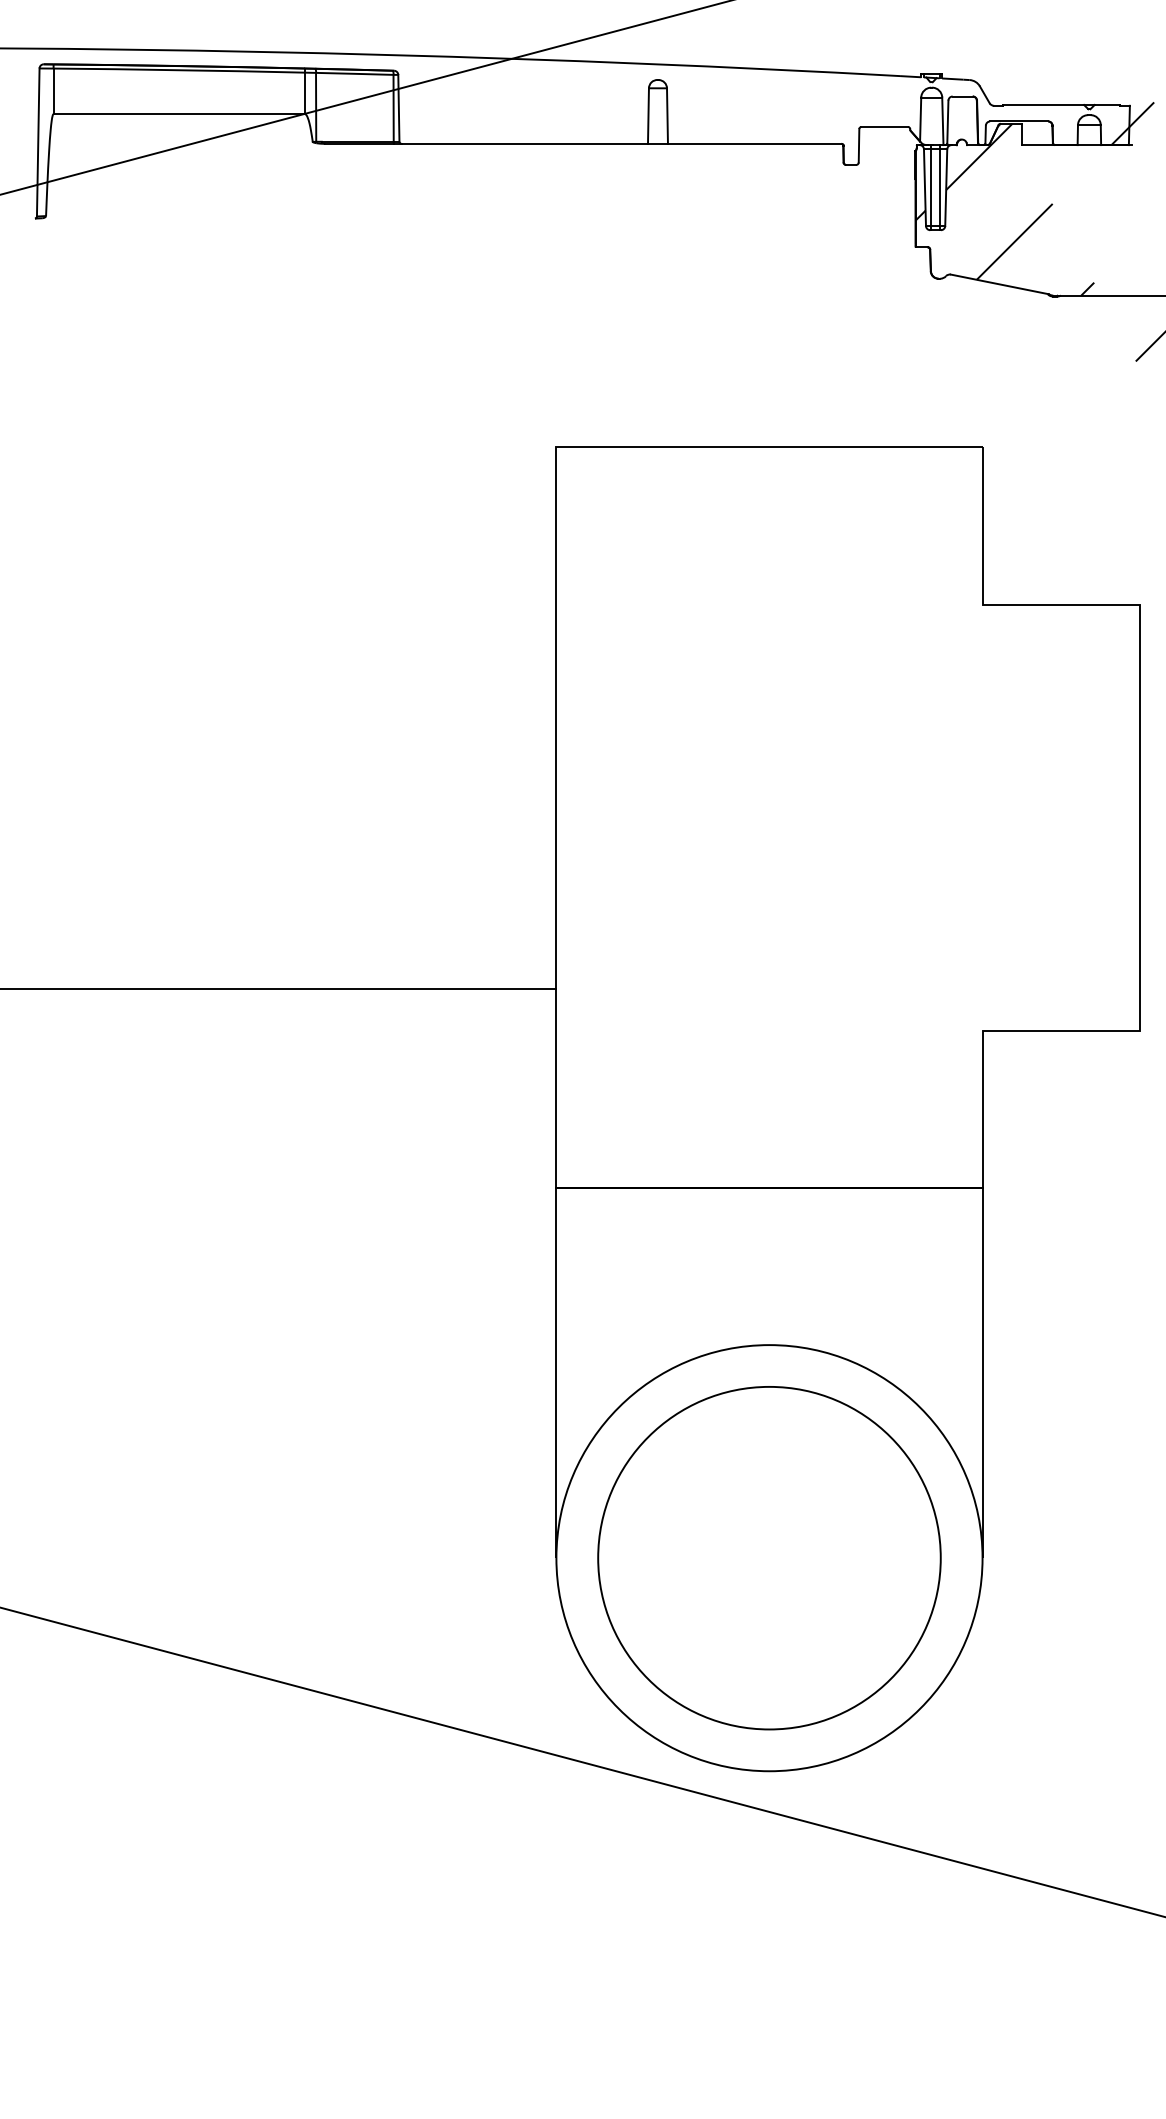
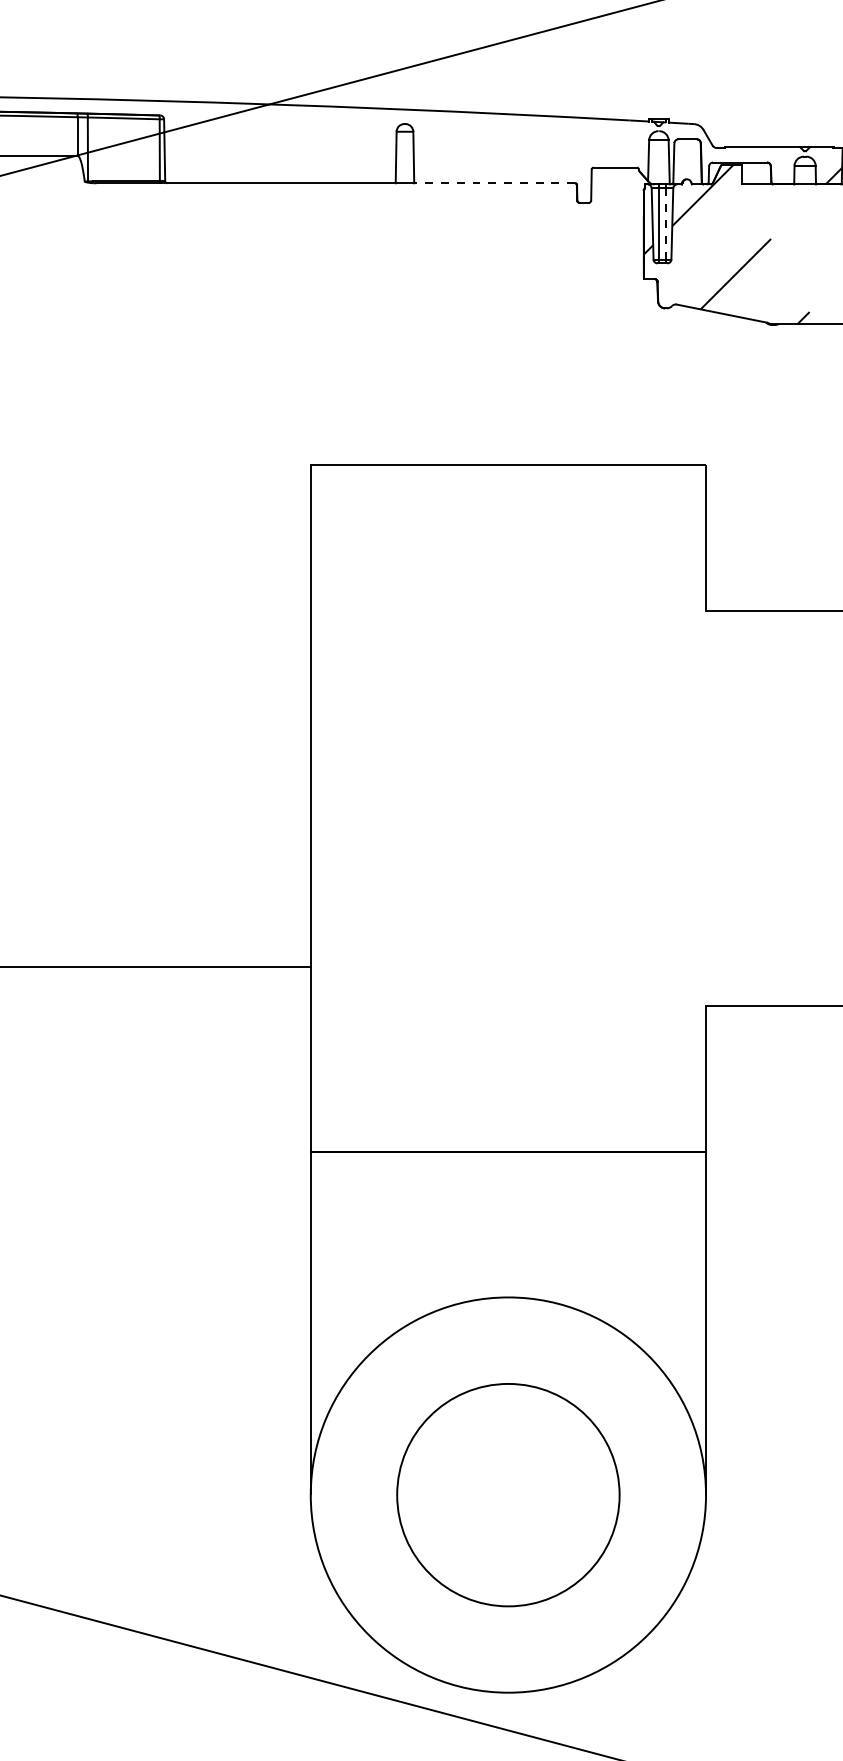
line: (754, 143) -> (494, 182), solid -> dashed
line: (939, 187) -> (666, 223), solid -> dashed
circle: (769, 1558) -> (508, 1495), size x0.7

